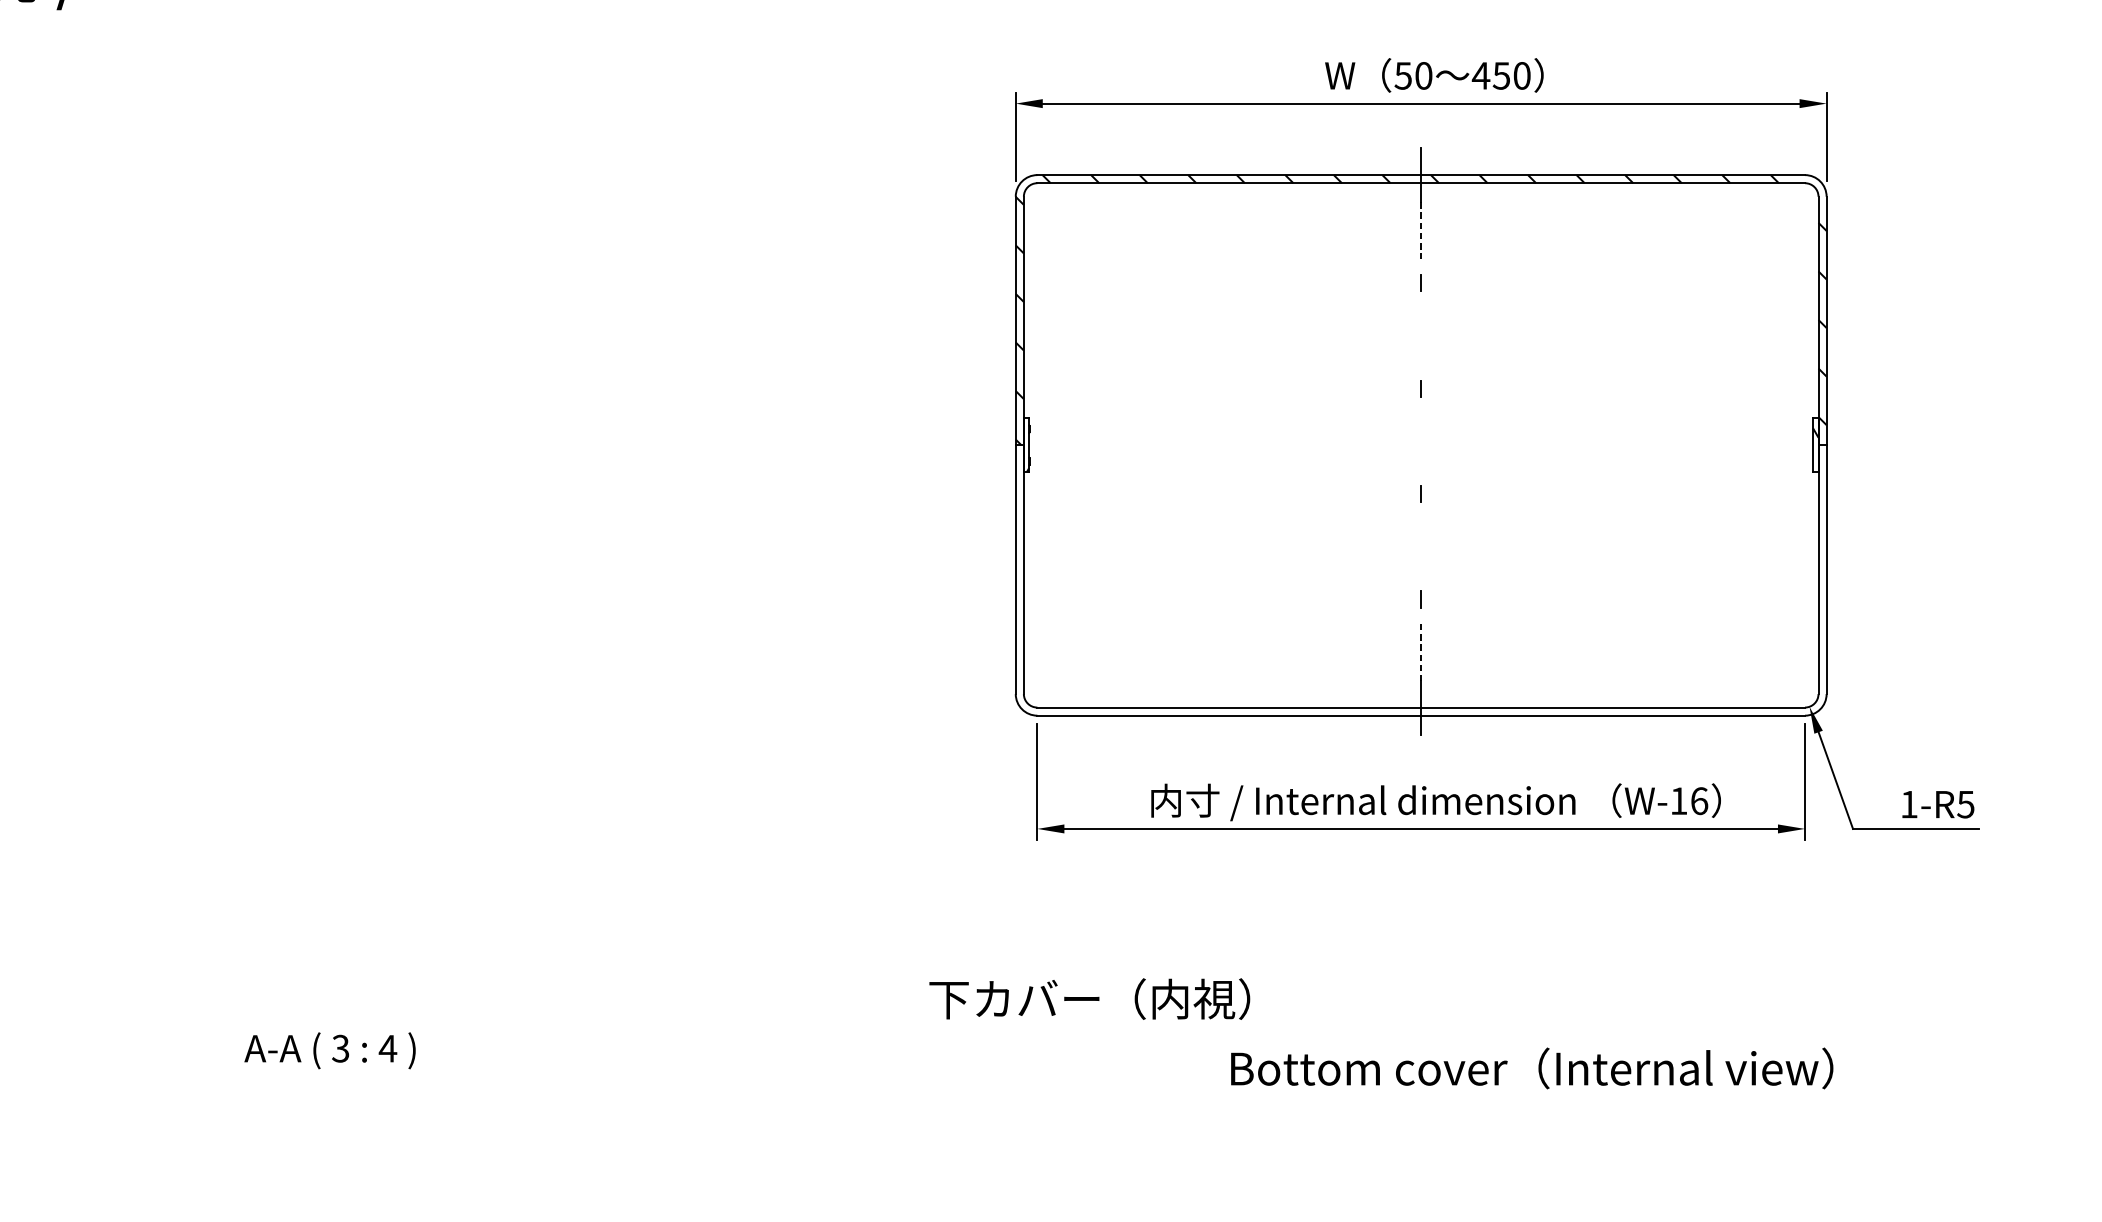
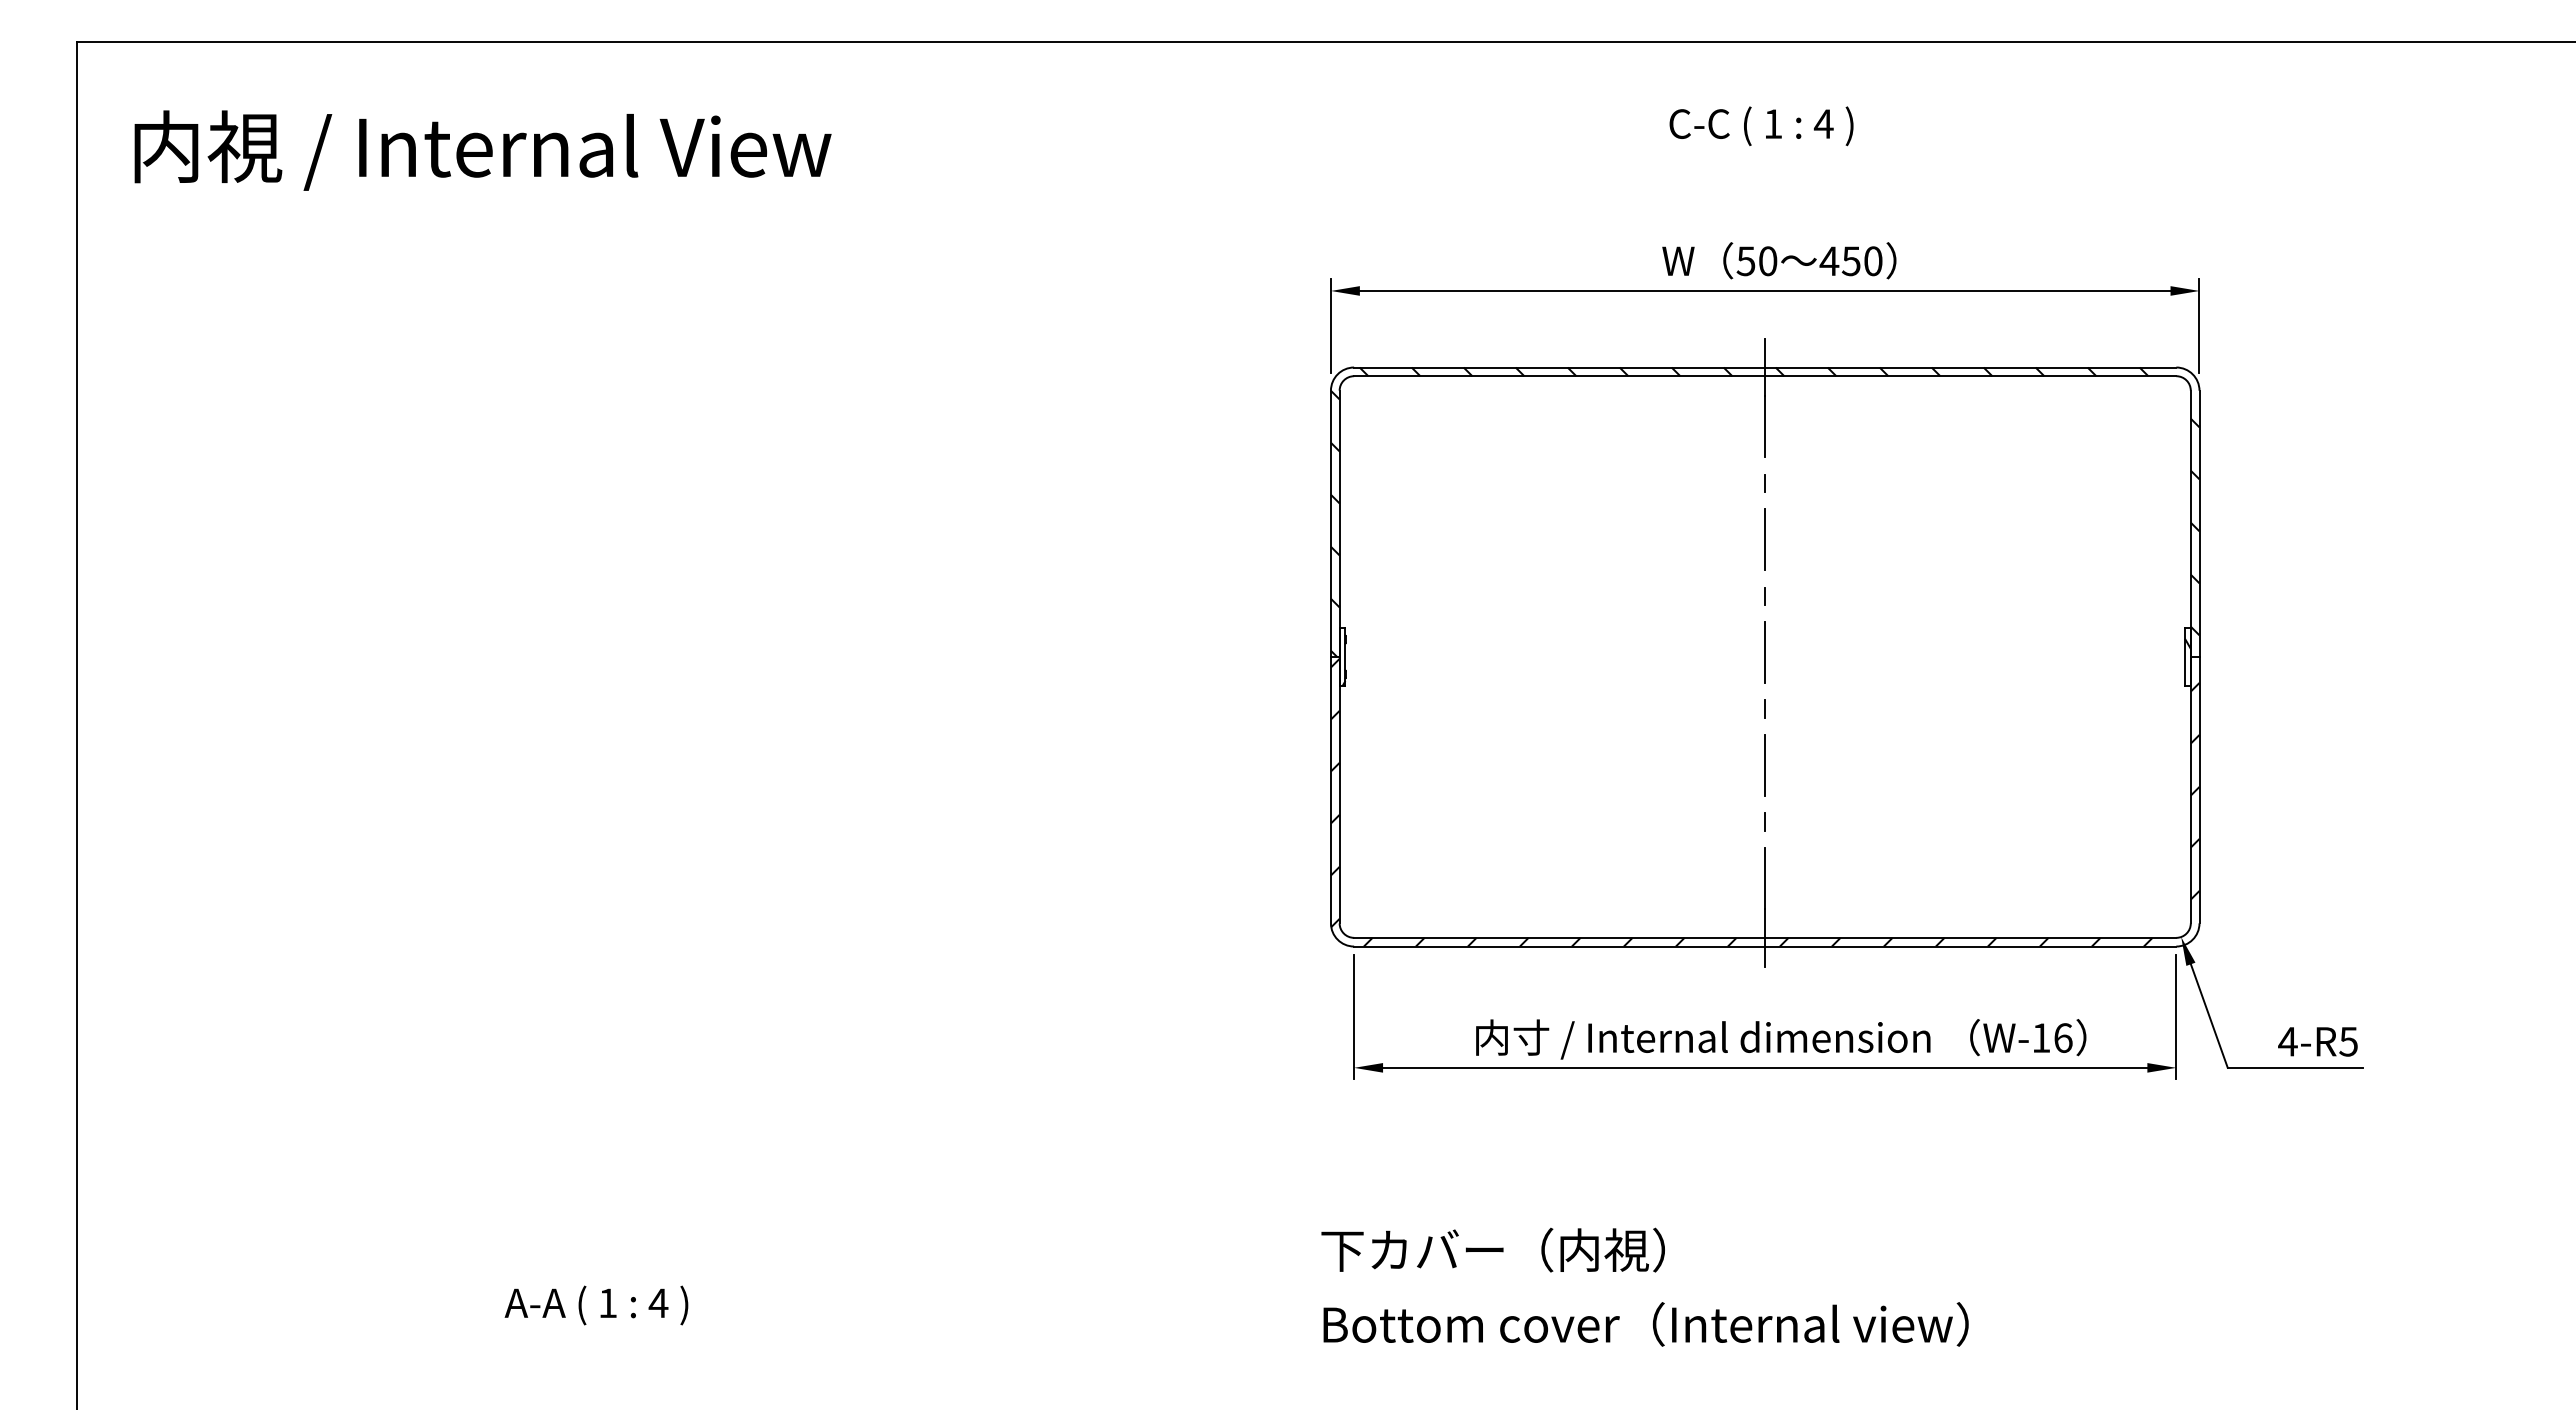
line: (1421, 231) -> (1765, 427), dashed -> solid
line: (1421, 335) -> (1765, 539), added
line: (1421, 441) -> (1765, 652), added
line: (1421, 546) -> (1765, 765), added
hatch: (1420, 581) -> (1764, 802), added
line: (1421, 653) -> (1765, 879), dashed -> solid
text: (1908, 804) -> (2287, 1041), 1-R5 -> 4-R5
text: (1089, 998) -> (1492, 1249), moved
text: (340, 1048) -> (607, 1303), 3 -> 1
text: (1531, 1068) -> (1645, 1324), moved

